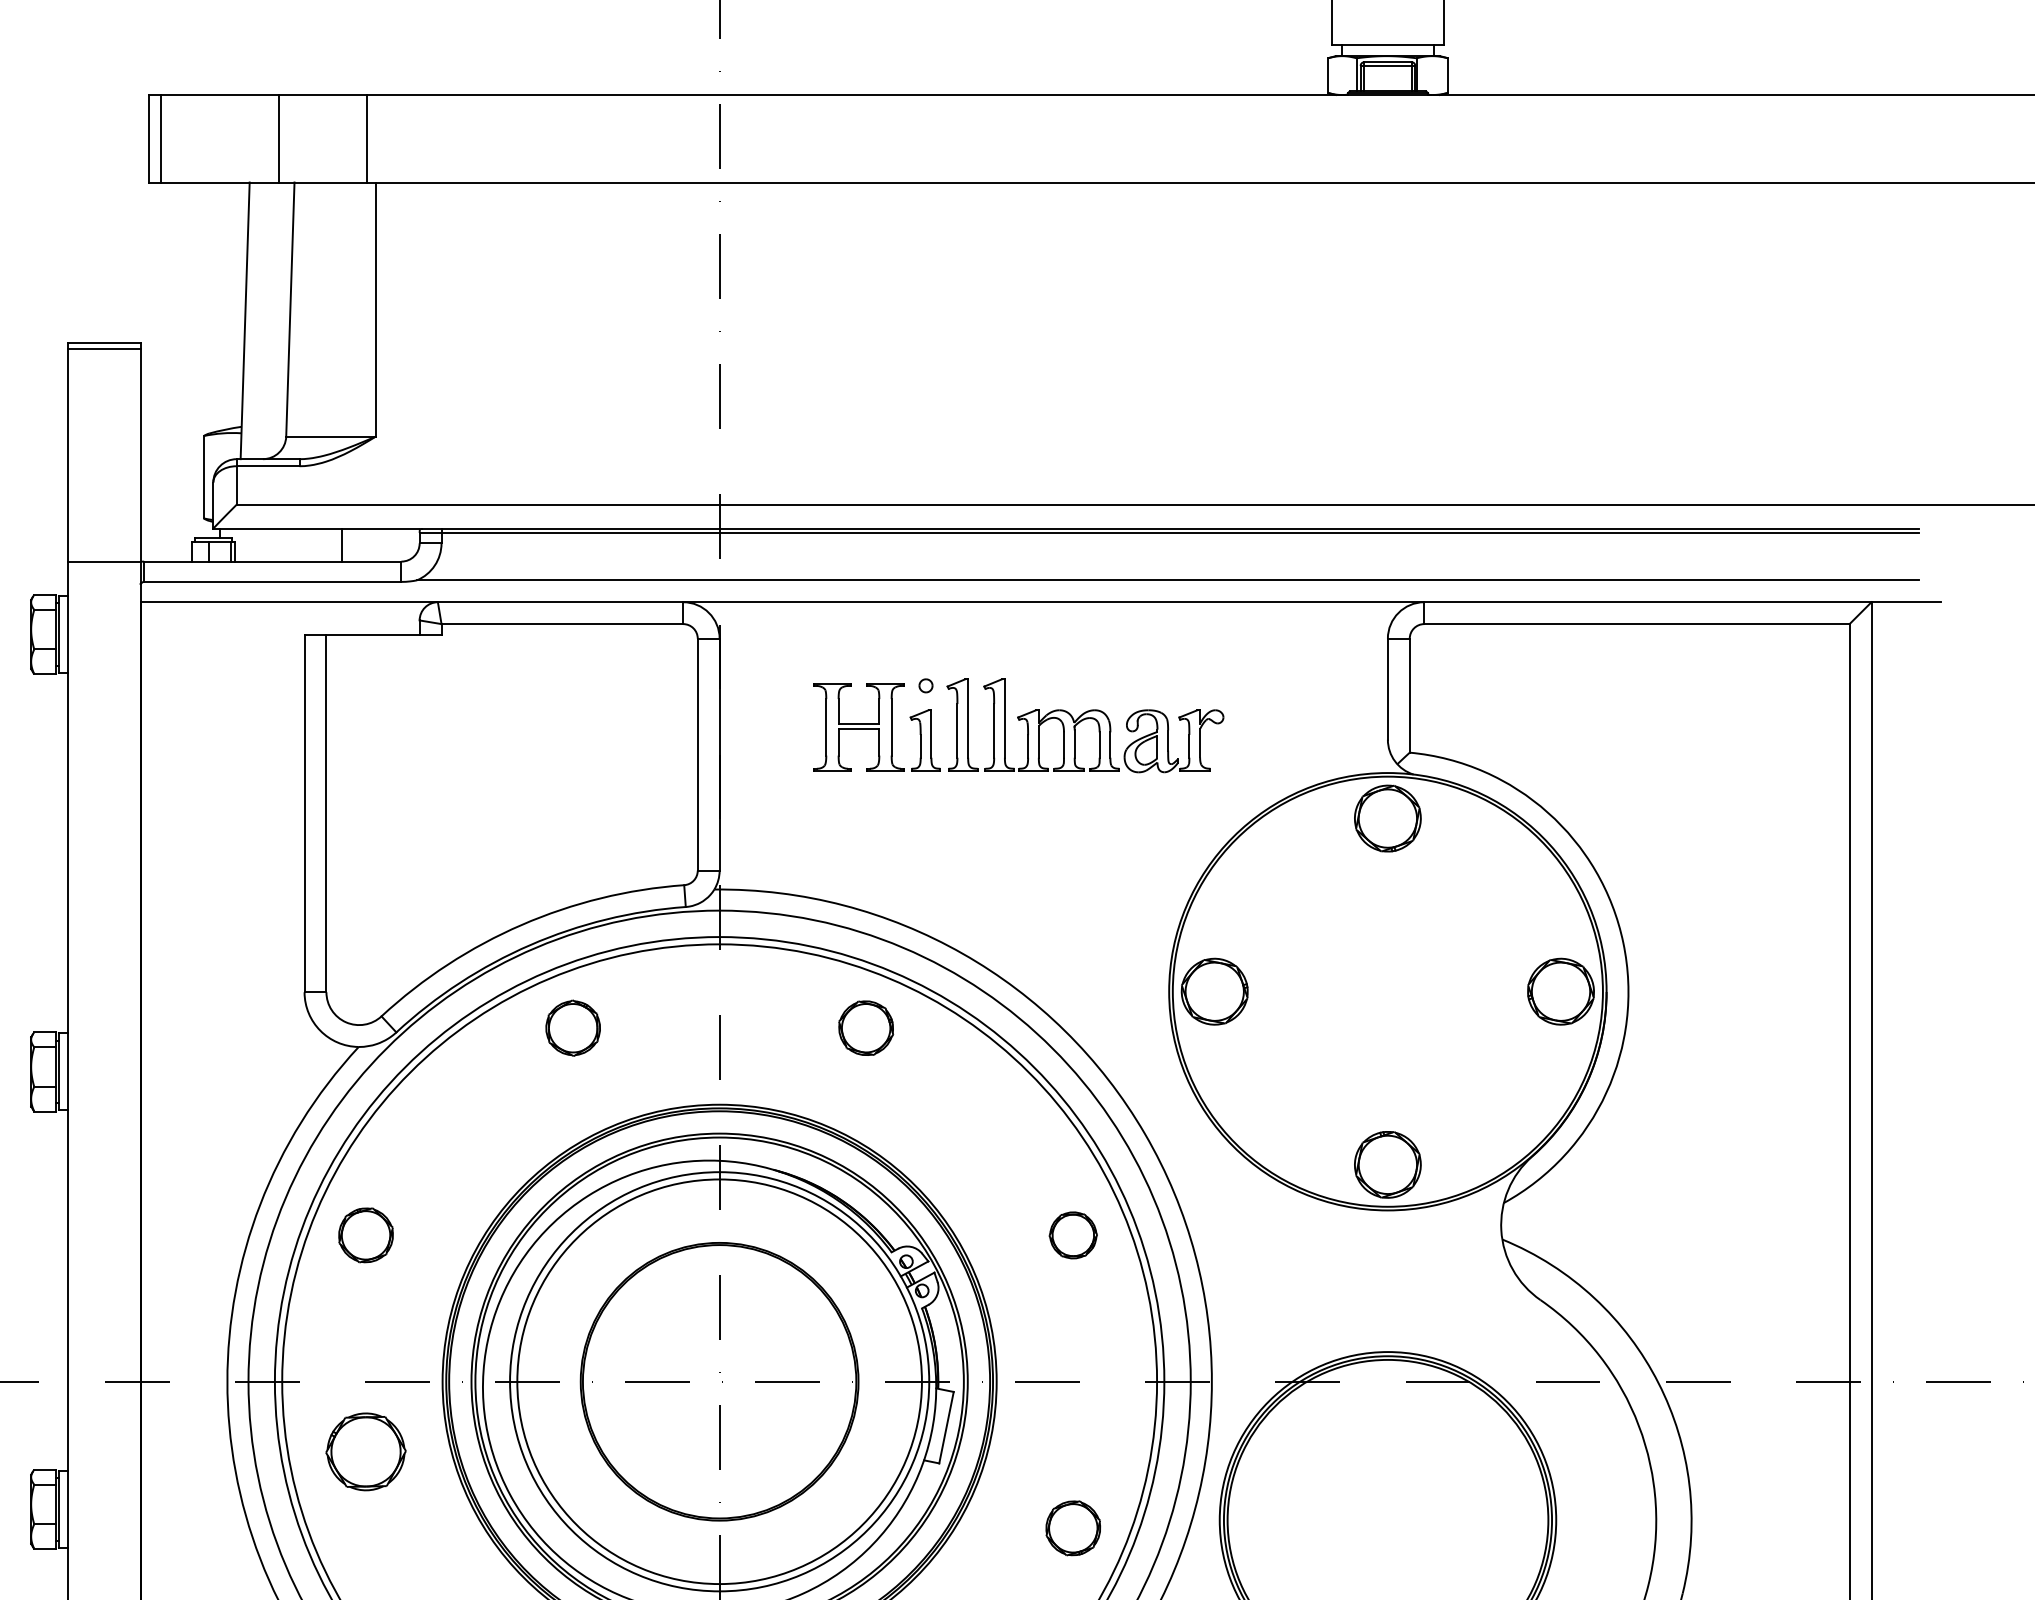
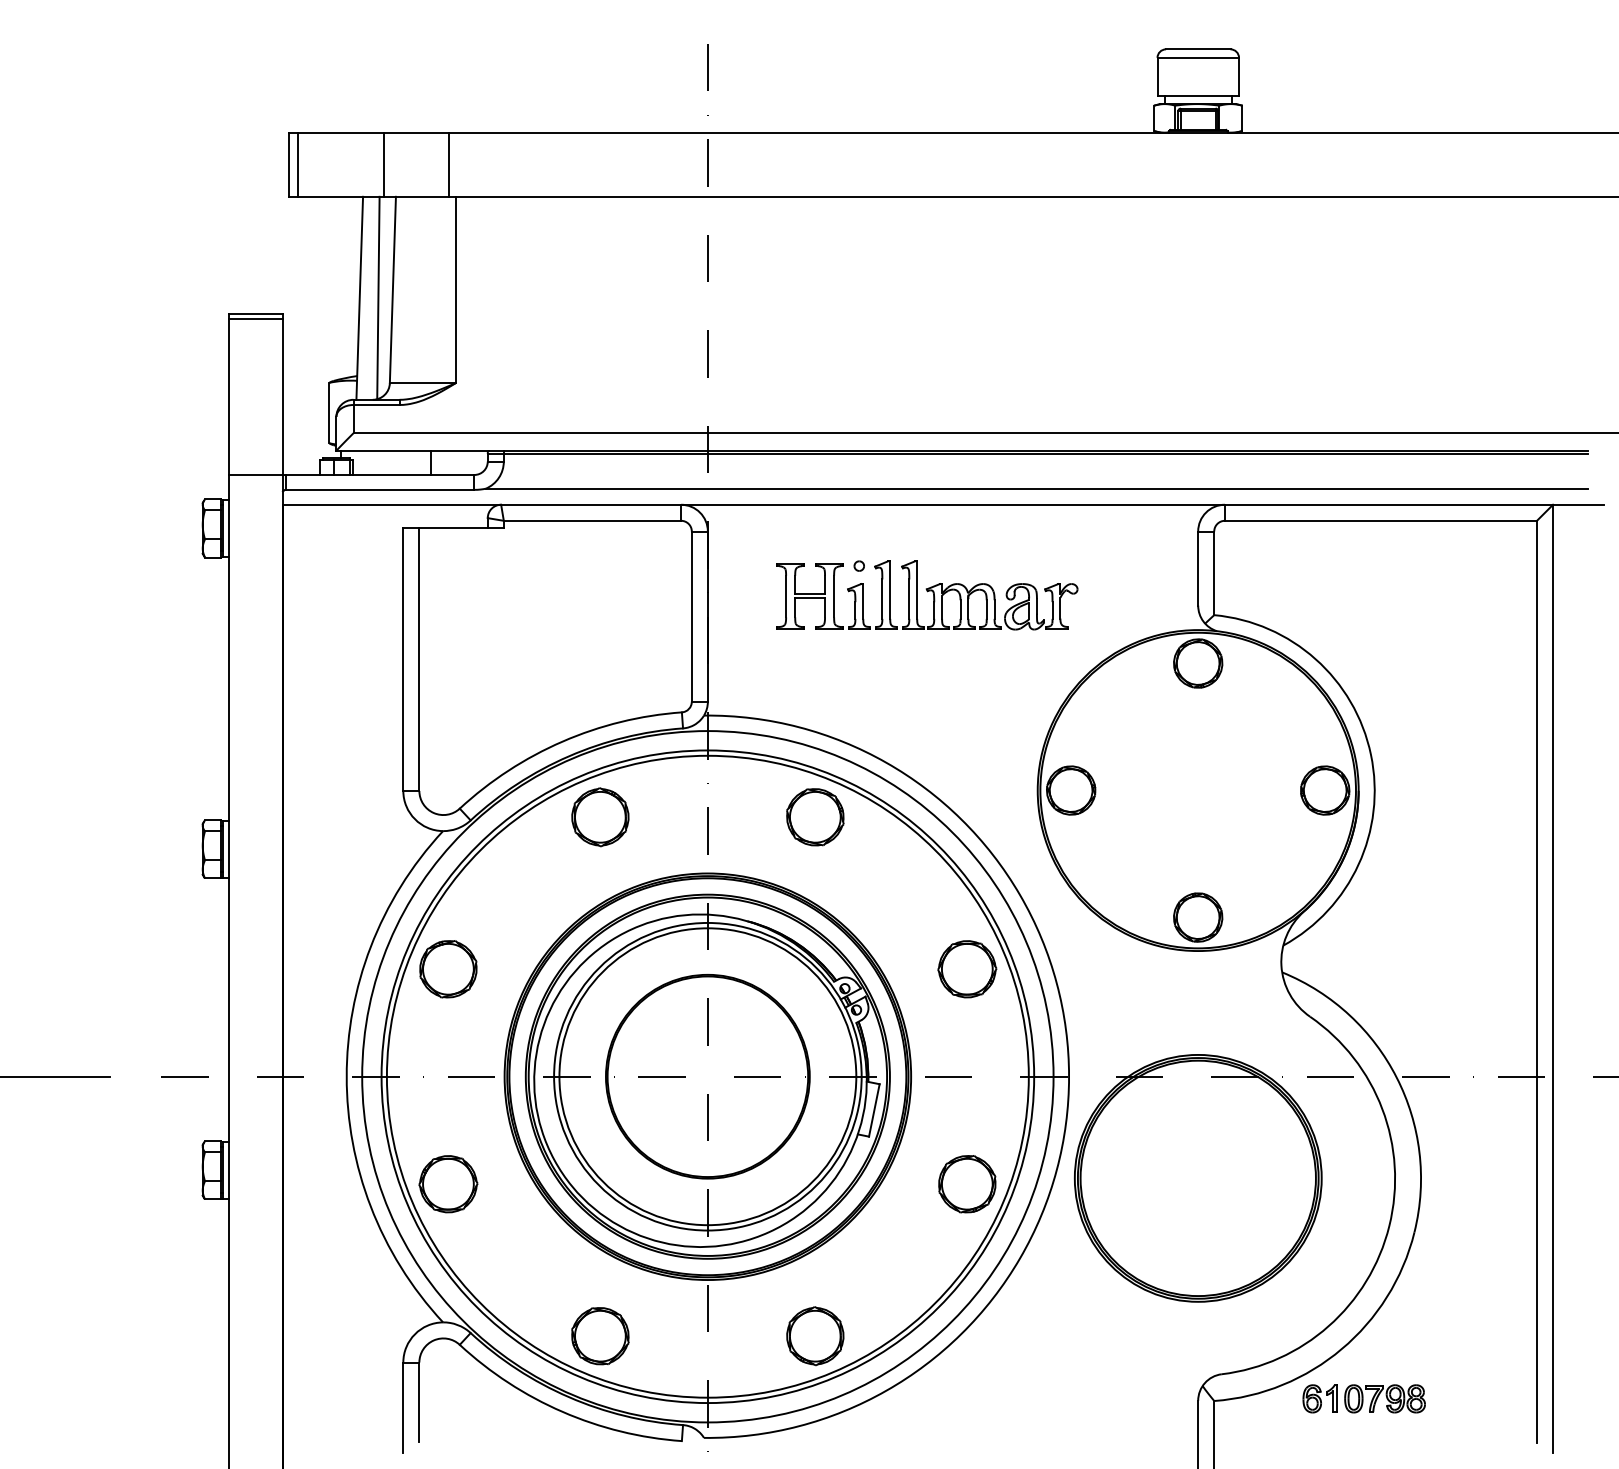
line: (270, 319) -> (378, 297), added
part: (573, 1028) -> (600, 817), size x1.43
part: (866, 1028) -> (815, 817), size x1.43
part: (366, 1235) -> (448, 969), size x1.43
part: (1073, 1235) -> (967, 969), size x1.67
part: (366, 1452) -> (448, 1184), moved
part: (1073, 1528) -> (967, 1184), size x1.43

